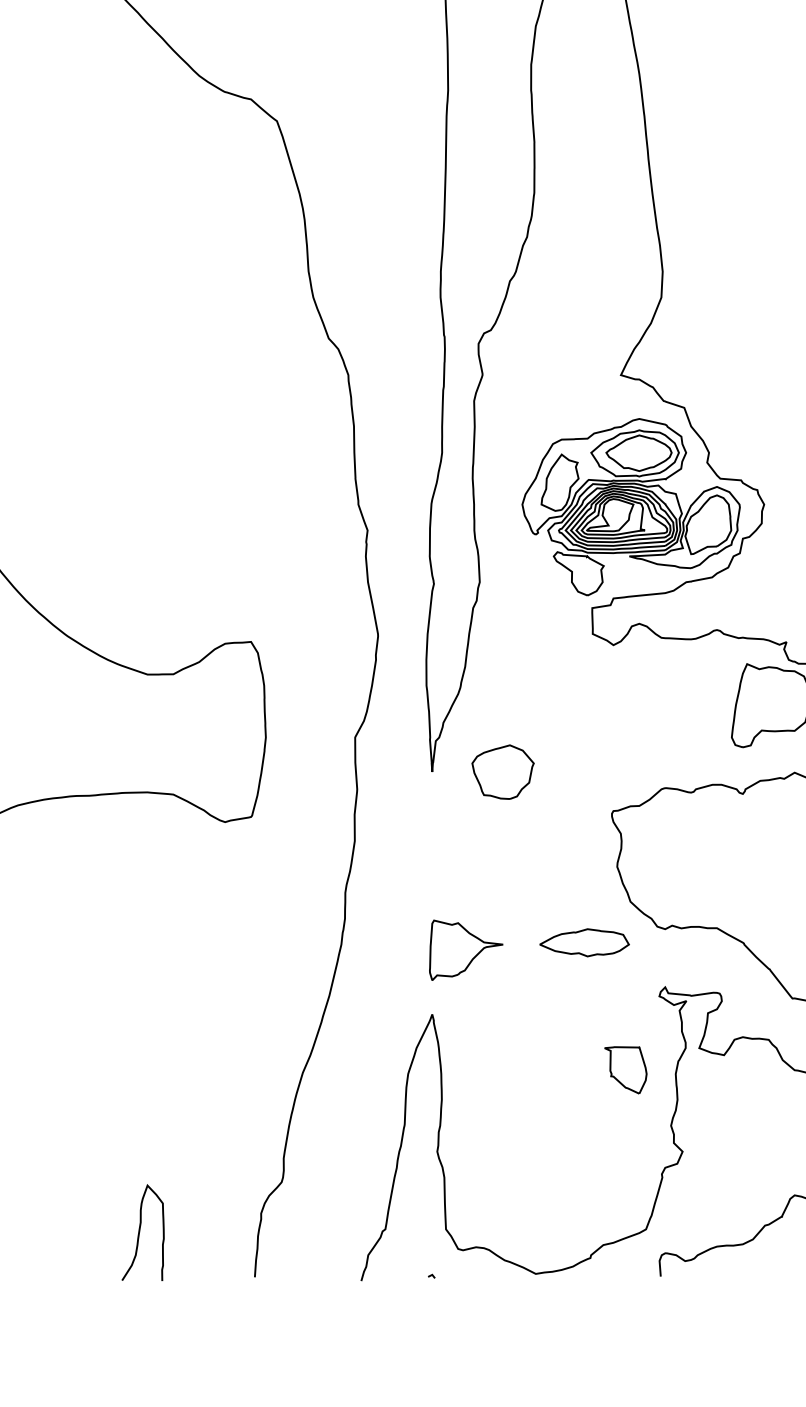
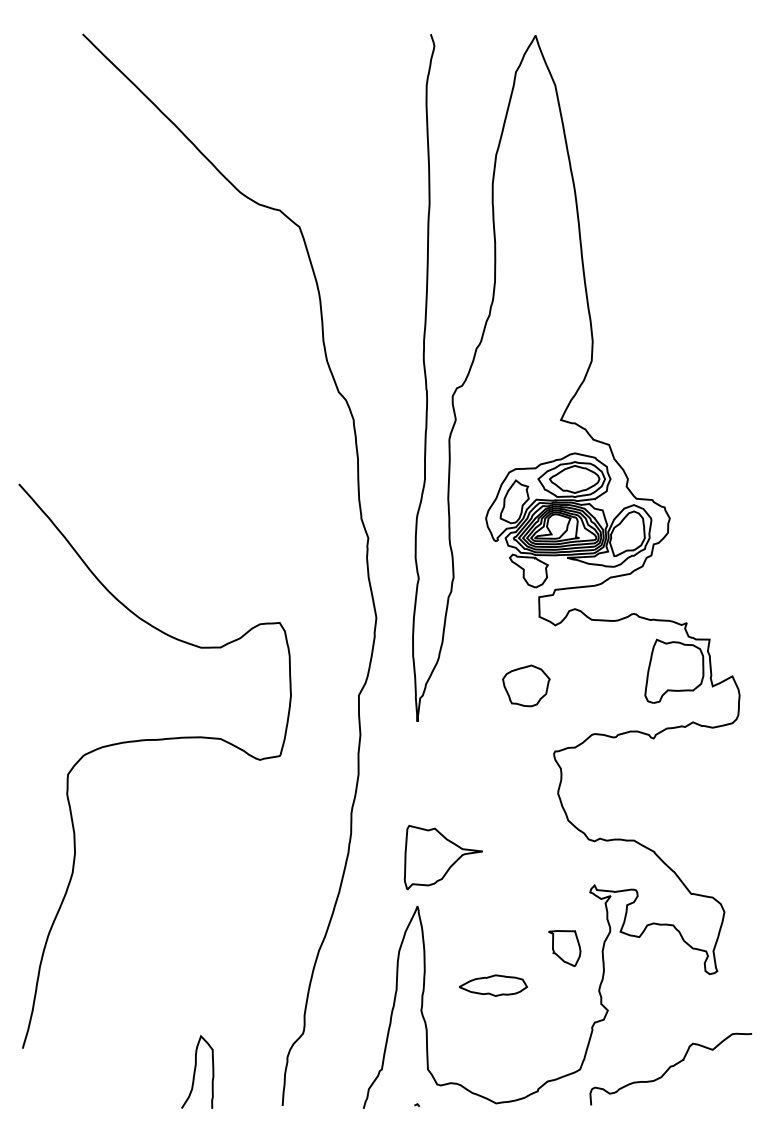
part: (503, 771) -> (526, 685), moved
part: (584, 942) -> (493, 985), moved
part: (465, 949) -> (442, 856), size x1.4

